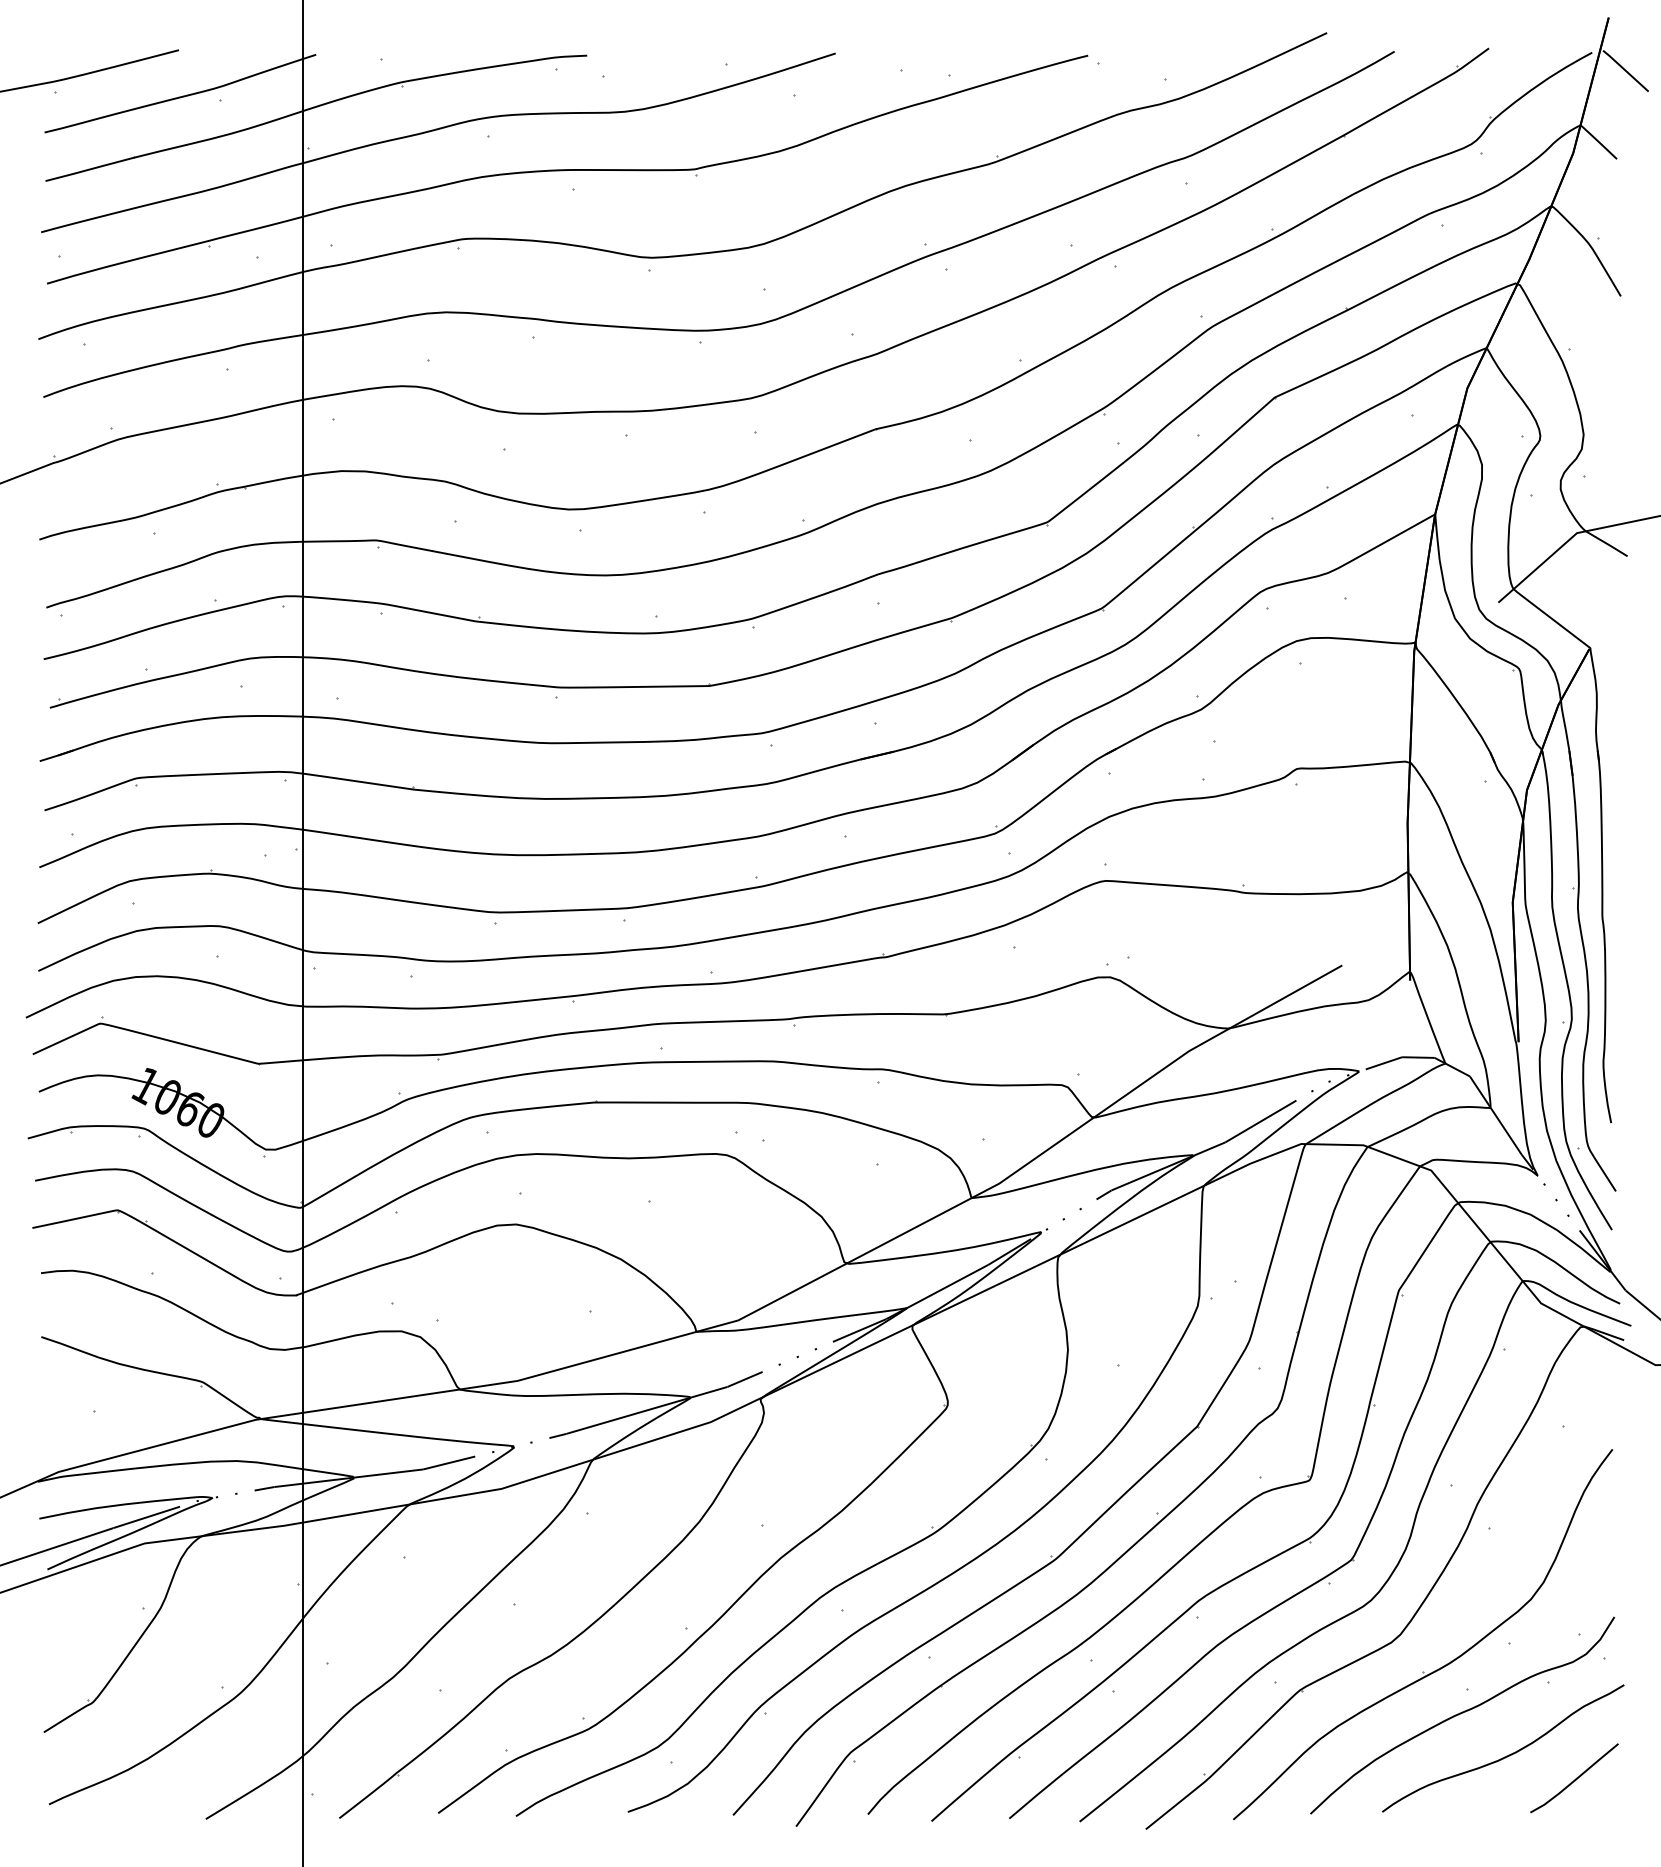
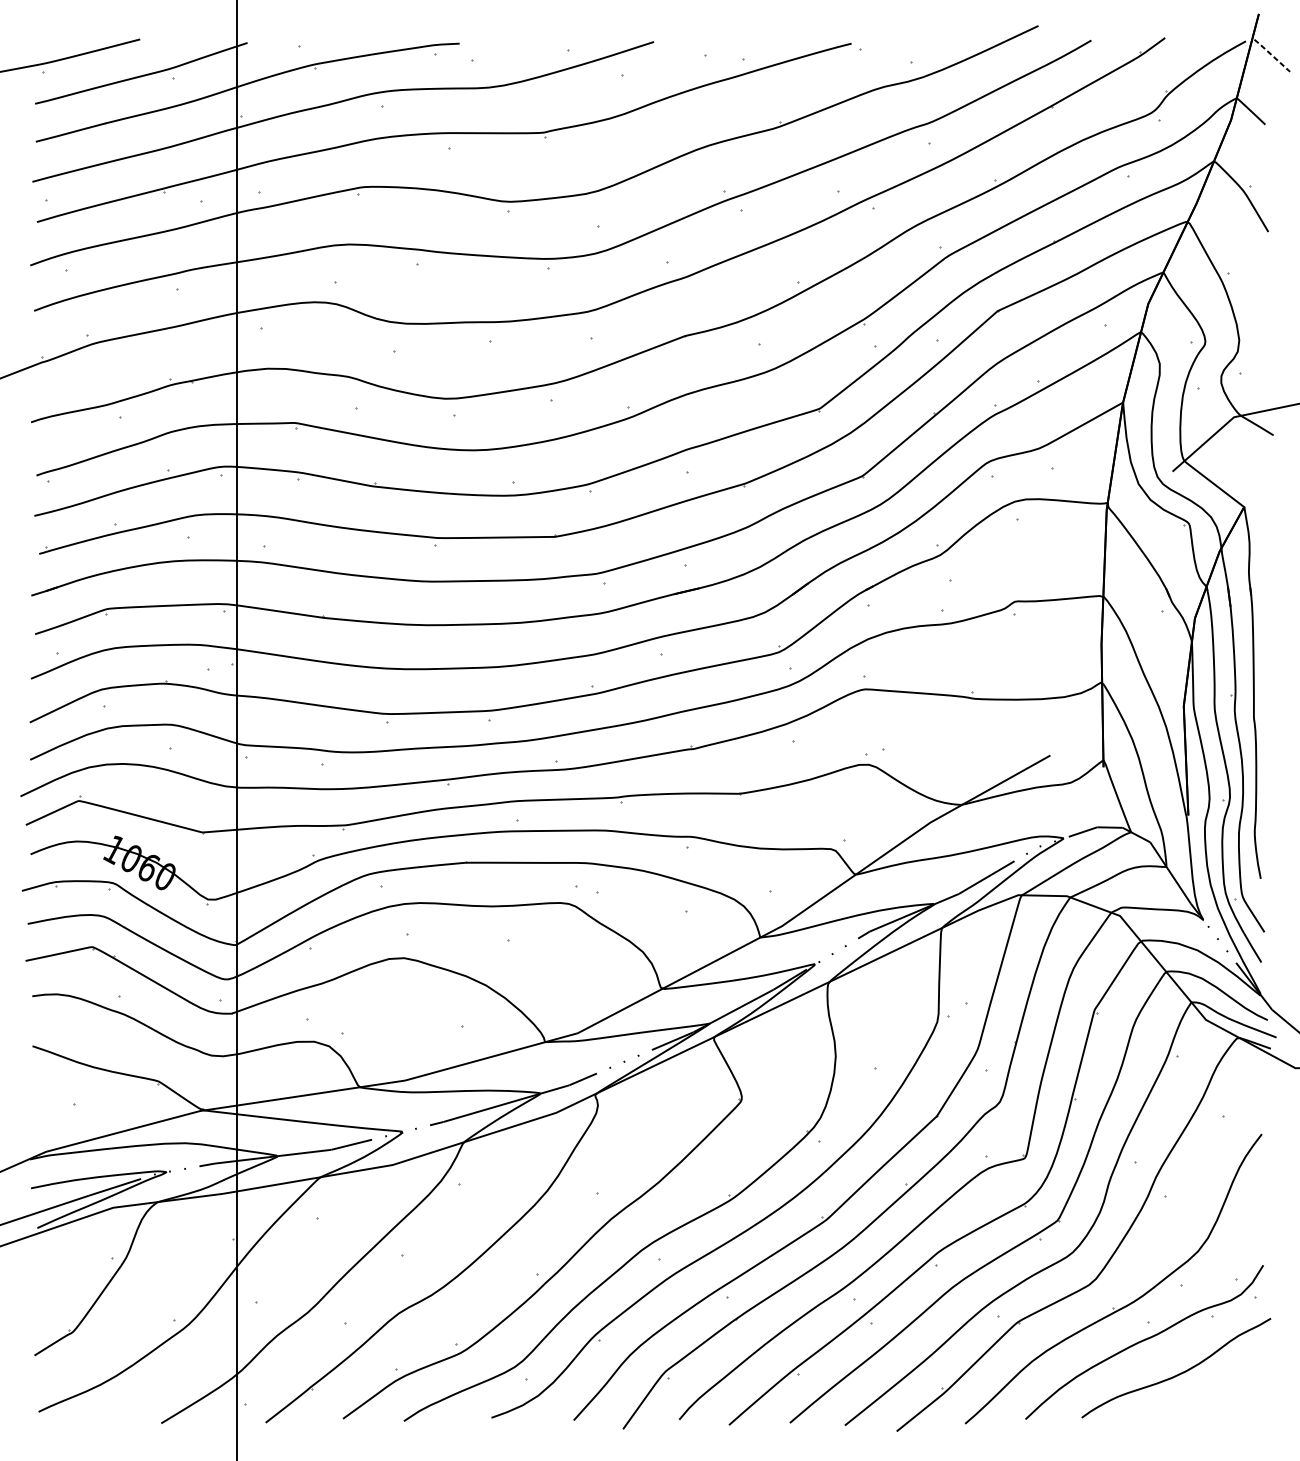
line: (1625, 70) -> (1272, 55), solid -> dashed
curve: (1575, 1778) -> (1232, 1391), removed

